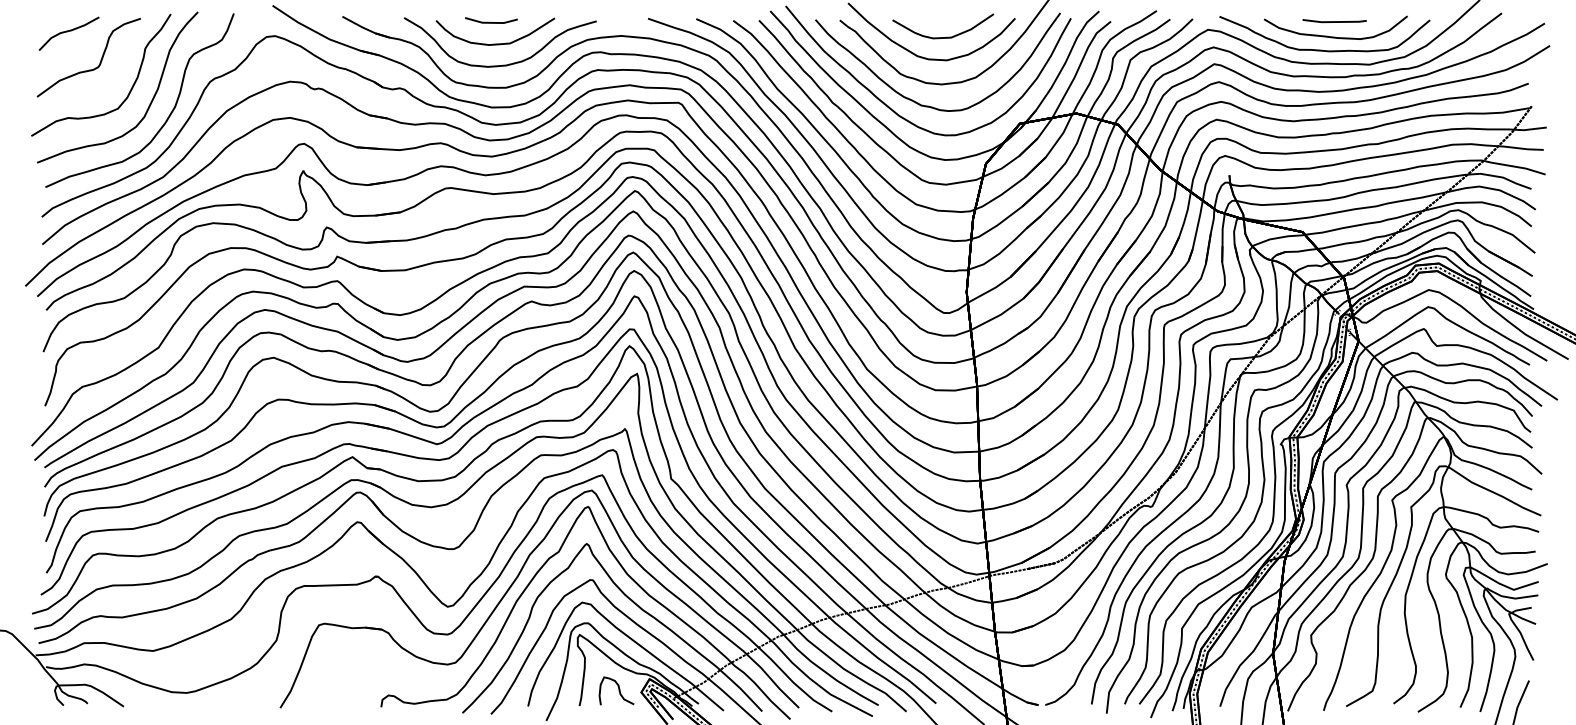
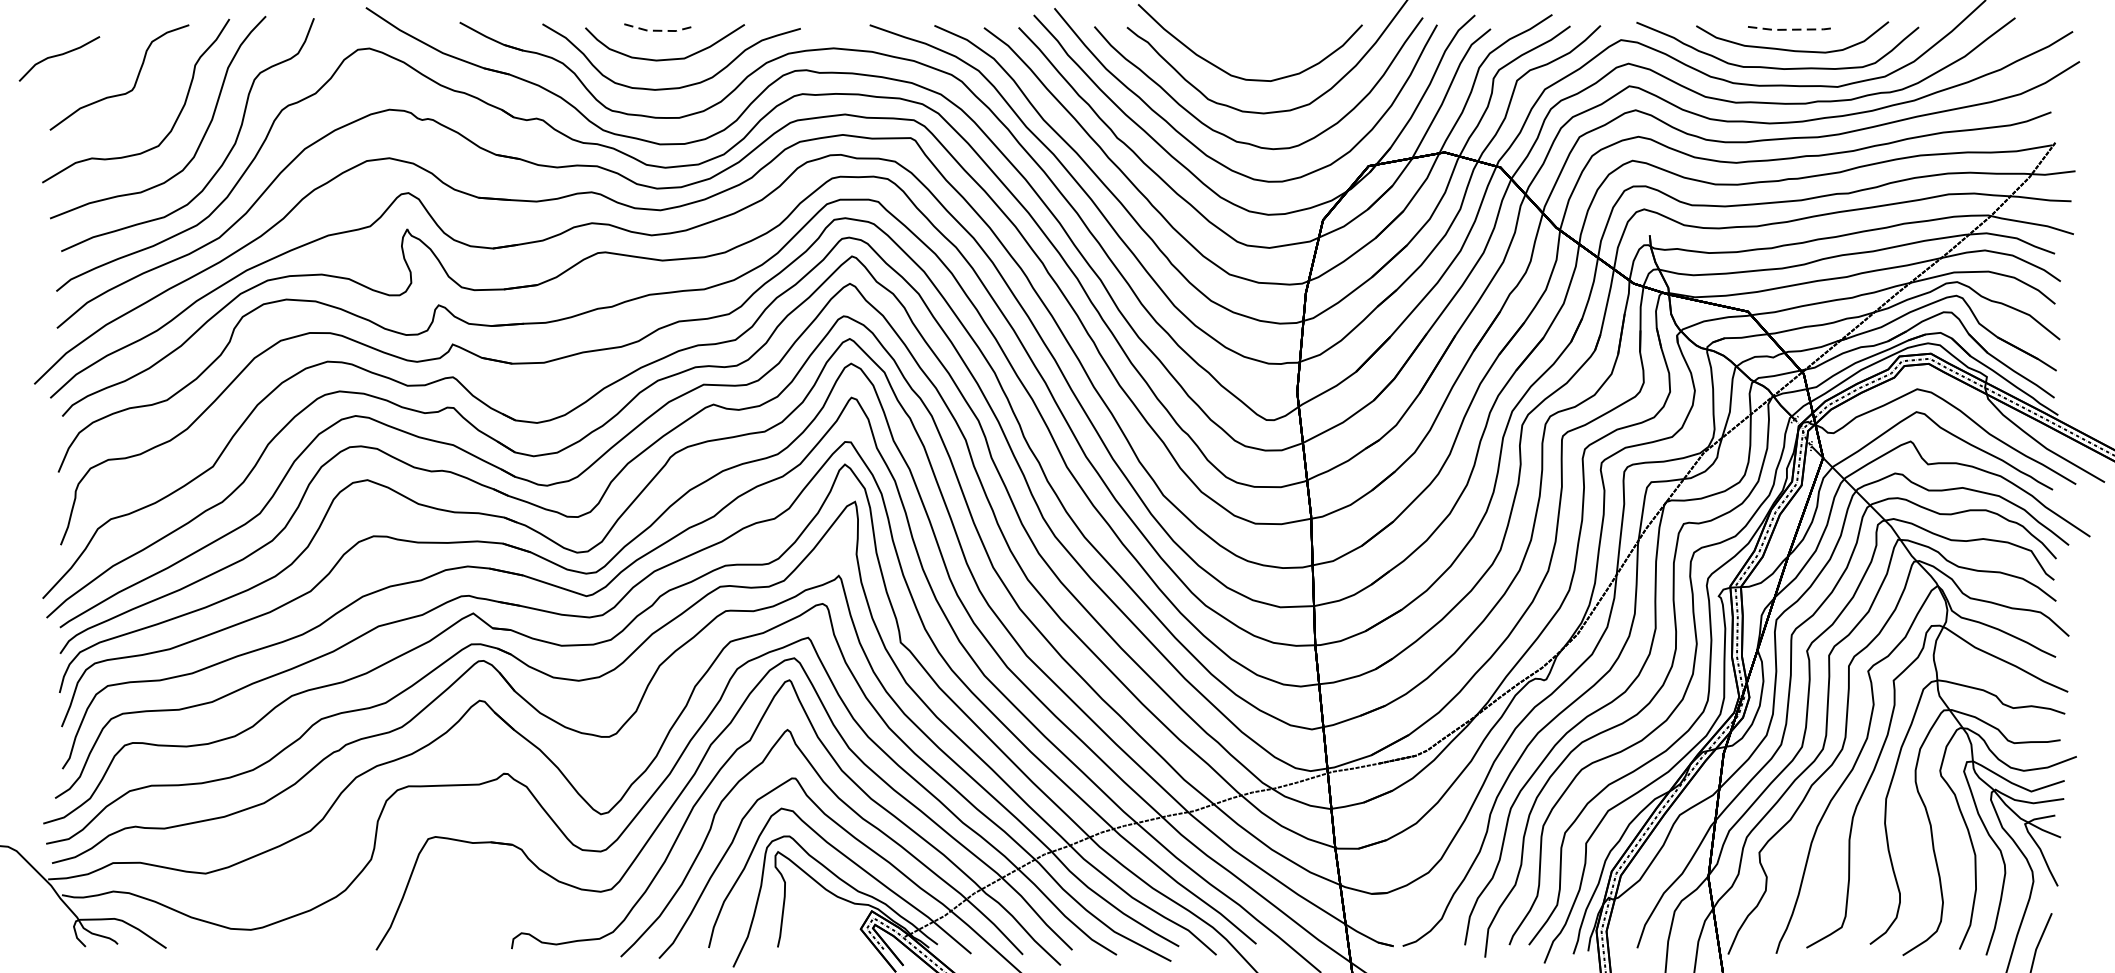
line: (492, 22) -> (661, 30), solid -> dashed
line: (1334, 22) -> (1790, 30), solid -> dashed
curve: (67, 32) -> (57, 57), moved
curve: (947, 36) -> (1271, 49), removed
curve: (618, 690) -> (830, 926), removed

